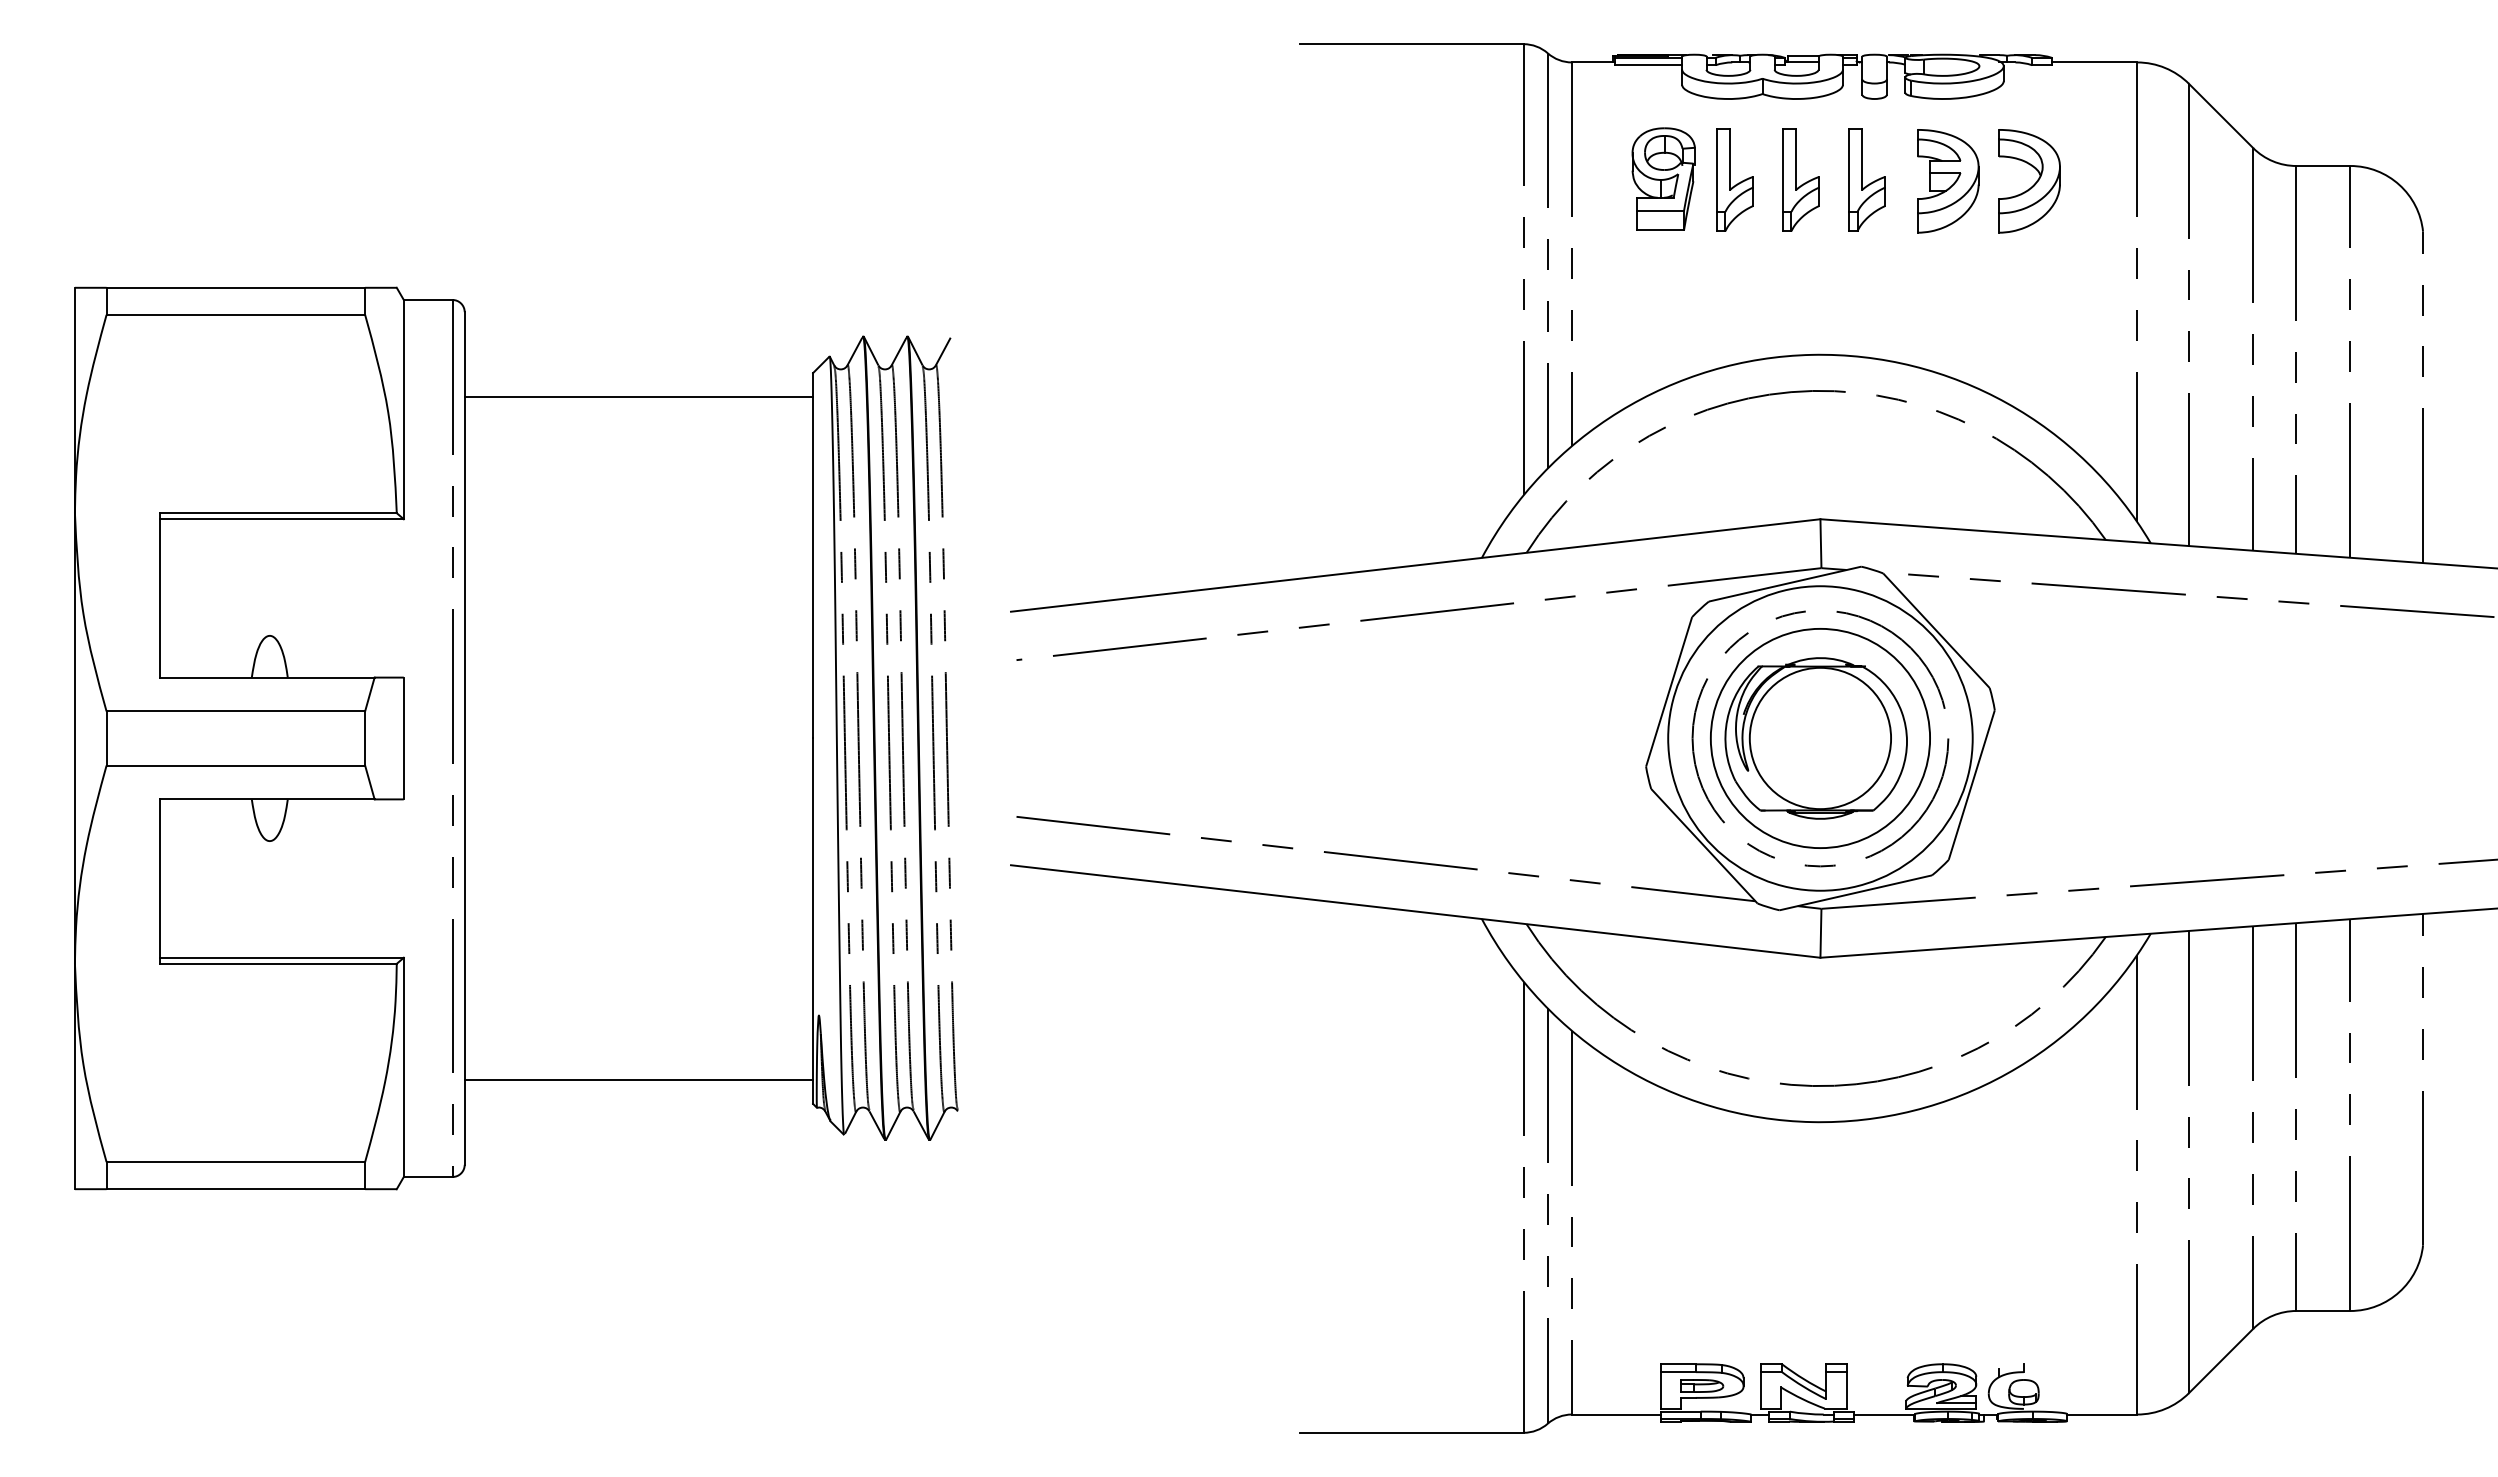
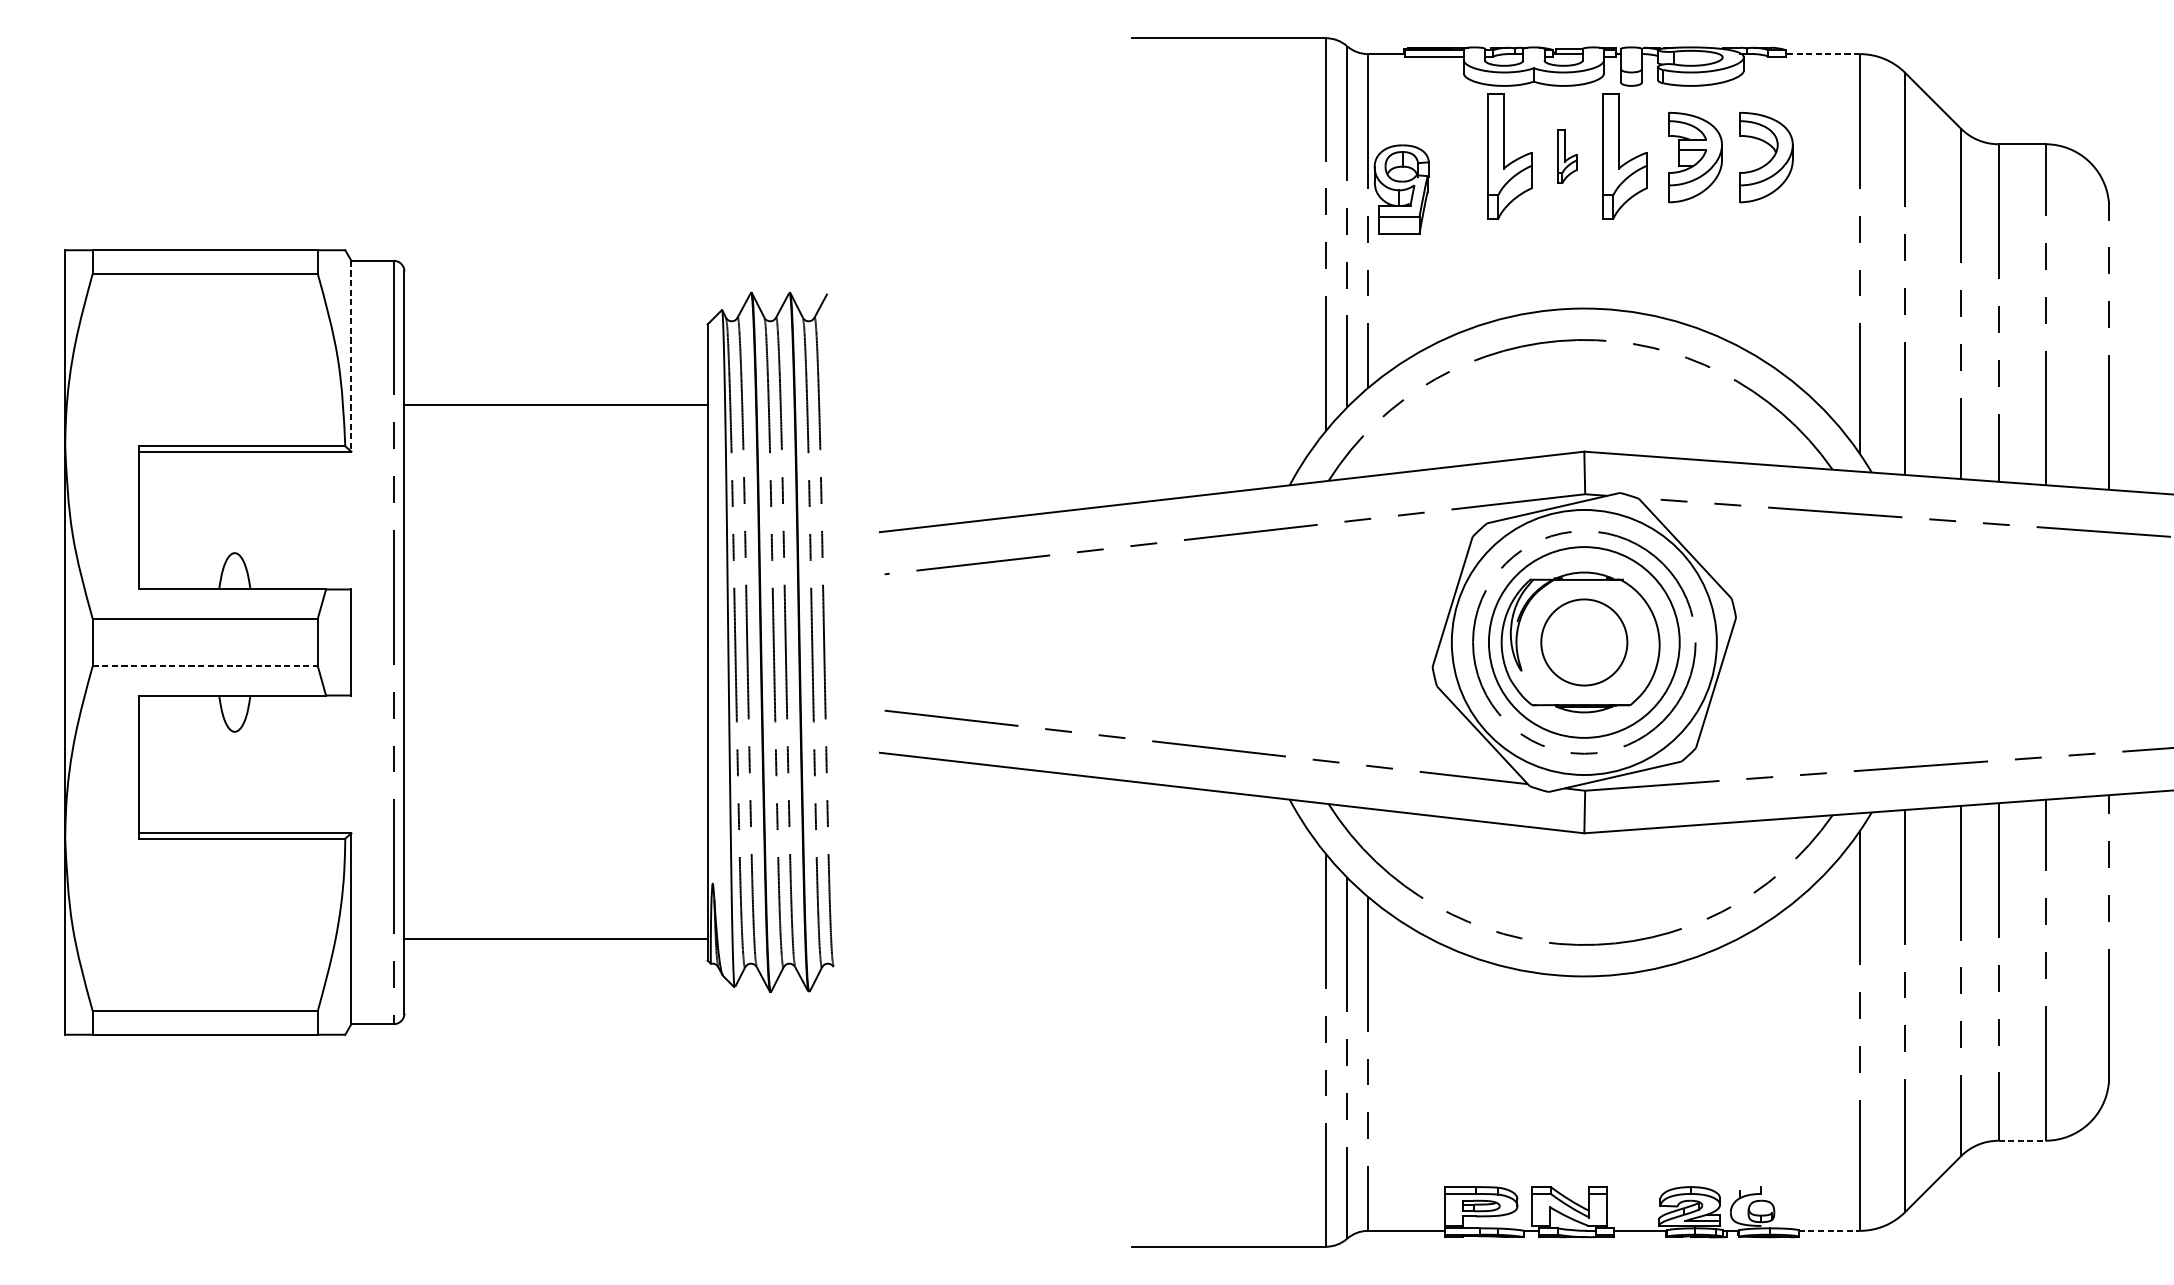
line: (2094, 62) -> (1822, 54), solid -> dashed
part: (1663, 178) -> (1401, 189), moved
part: (1734, 179) -> (1509, 156), size x1.4
part: (1800, 179) -> (1566, 156), size x0.6
part: (1866, 179) -> (1624, 156), size x1.4
line: (638, 397) -> (555, 404), moved
line: (403, 409) -> (351, 356), solid -> dashed
circle: (1820, 738) -> (1584, 642), size x0.7
line: (236, 765) -> (205, 665), solid -> dashed
line: (2323, 1311) -> (2022, 1141), solid -> dashed
line: (2102, 1414) -> (1829, 1230), solid -> dashed

